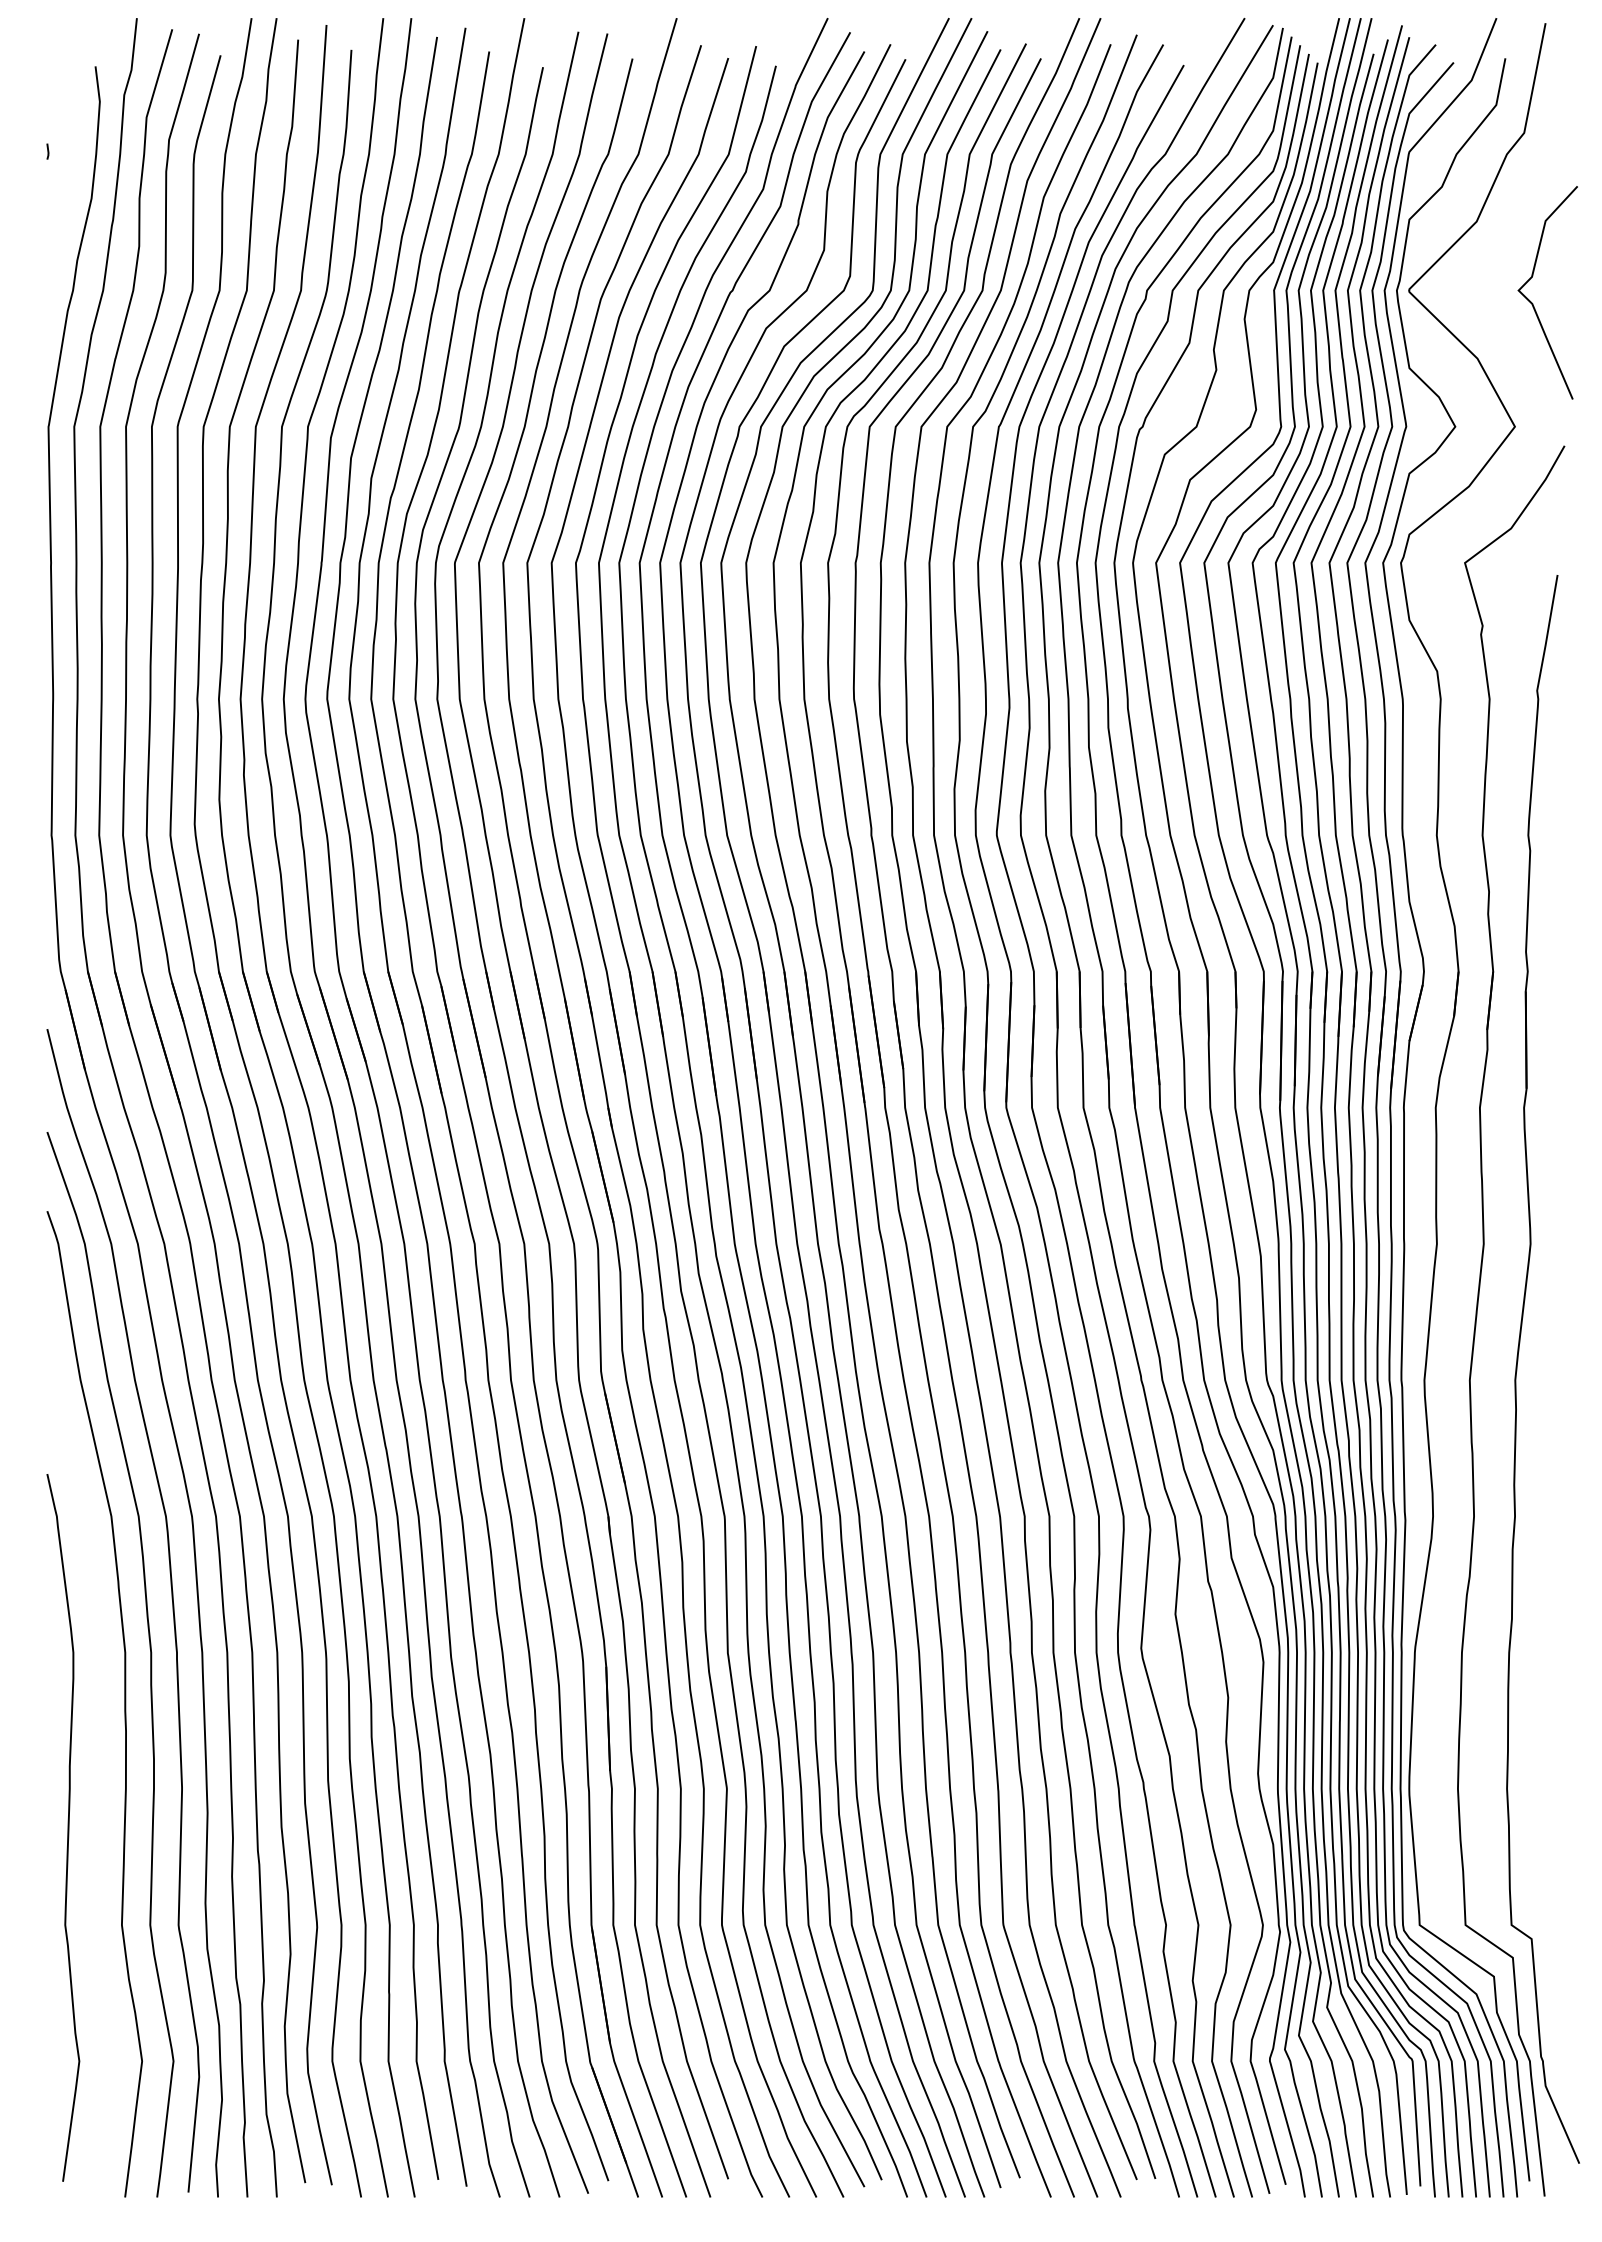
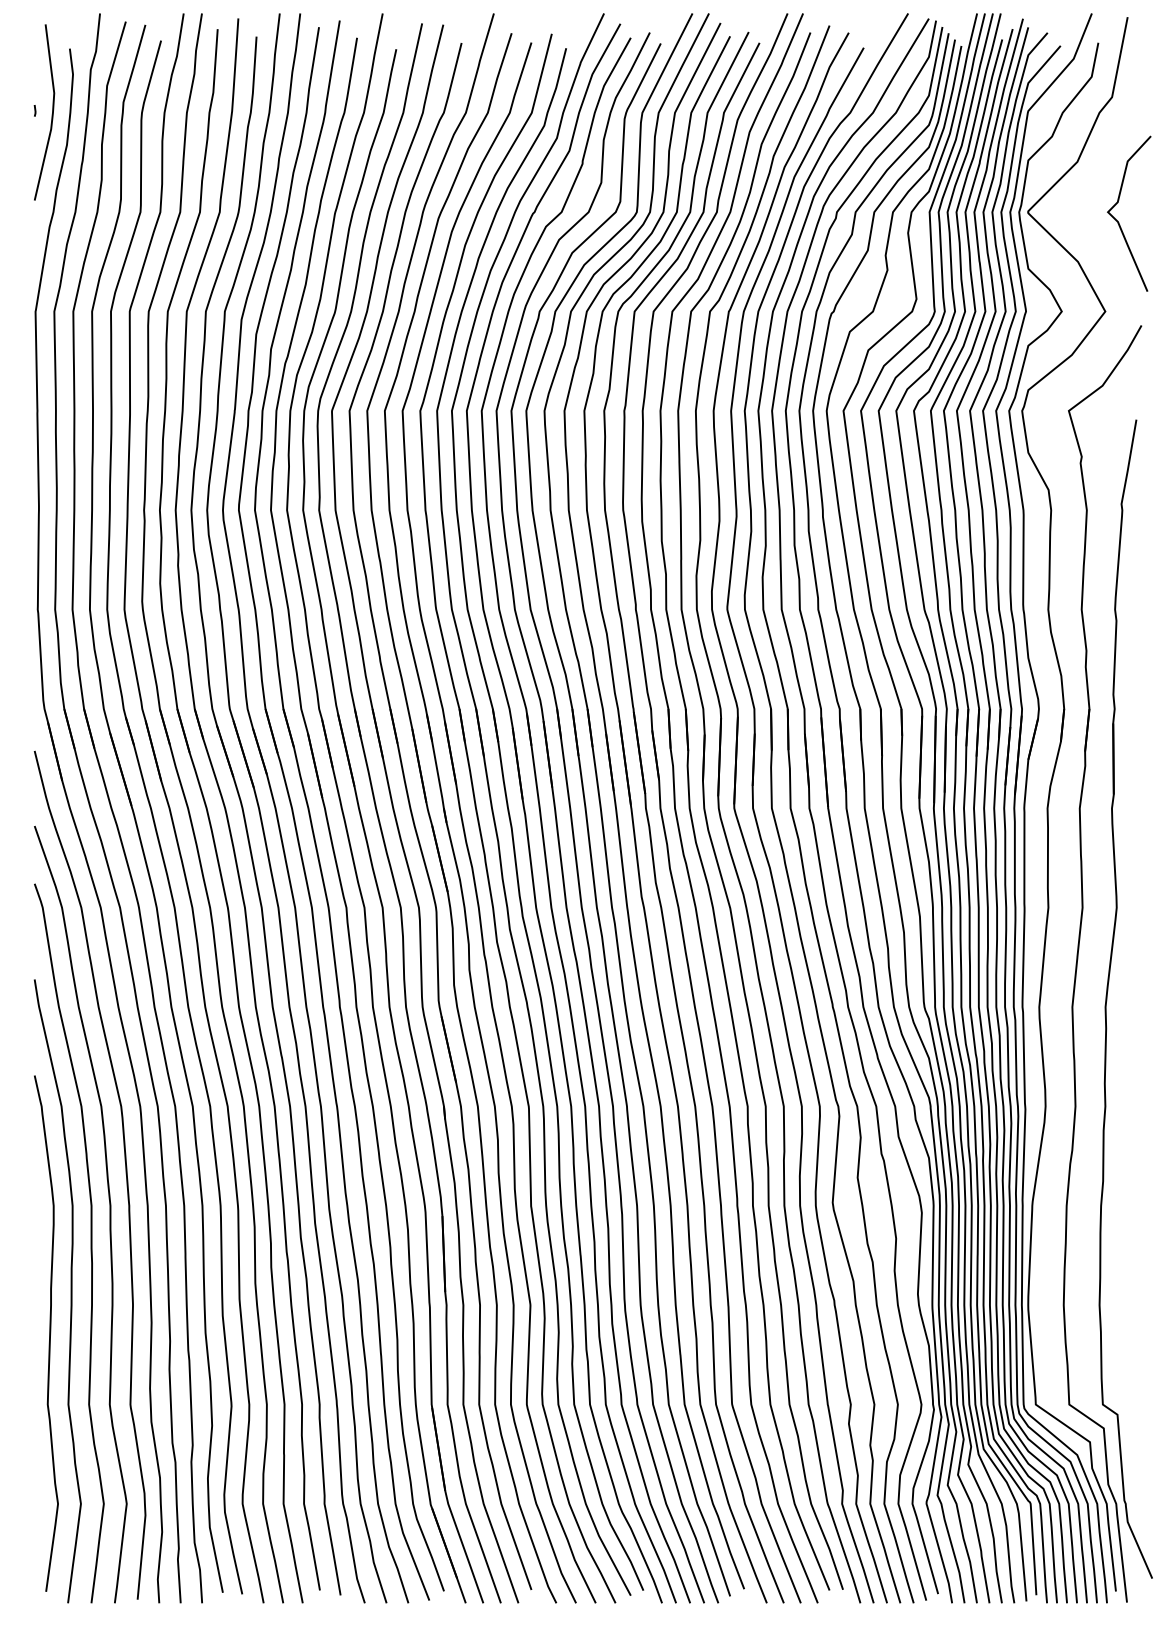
line: (71, 153) -> (52, 112), added
curve: (97, 1769) -> (71, 1291), added

